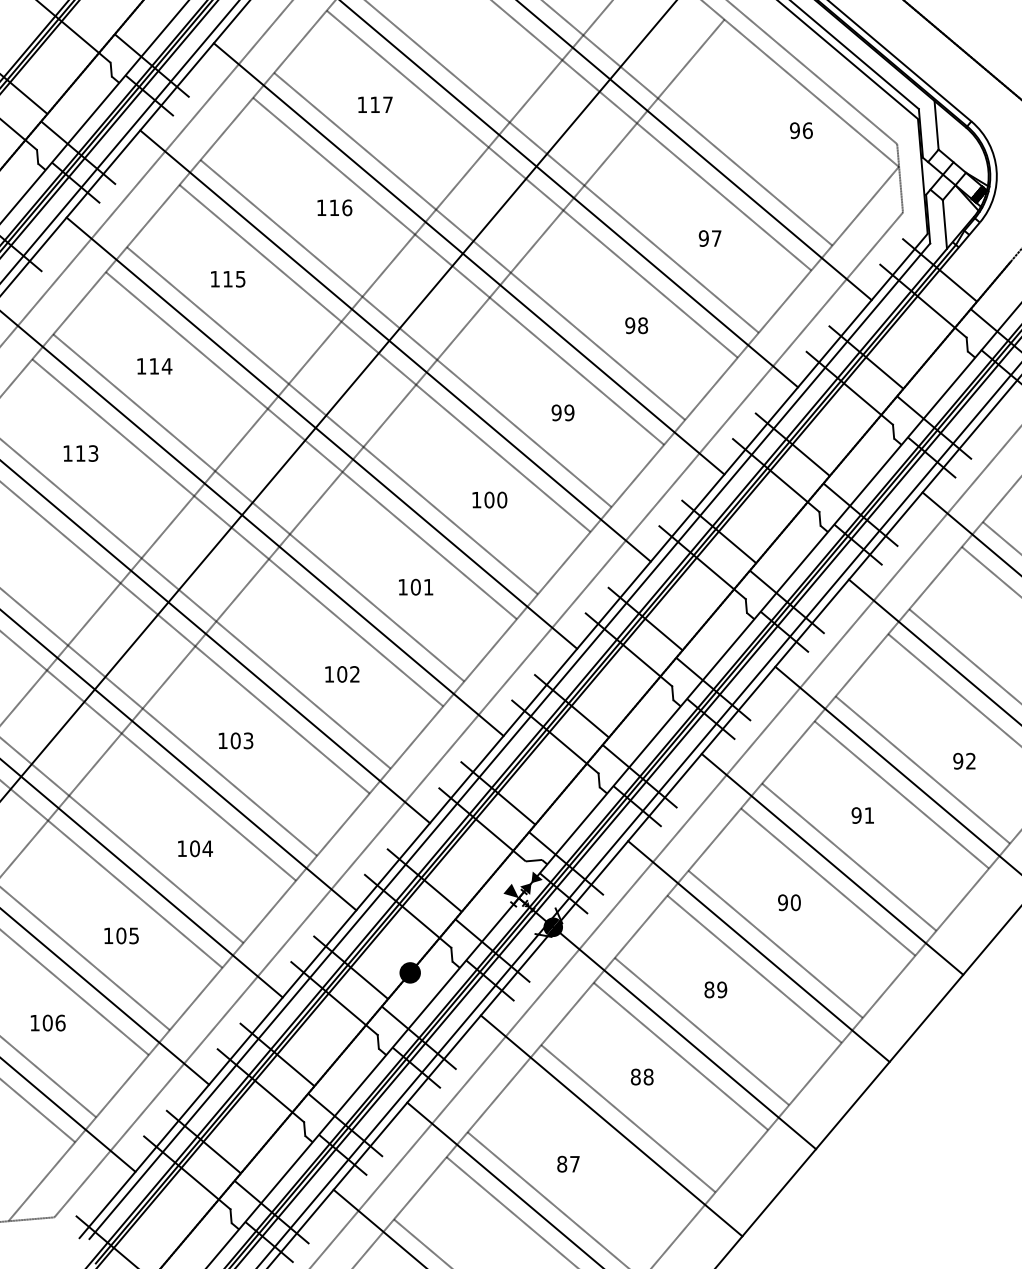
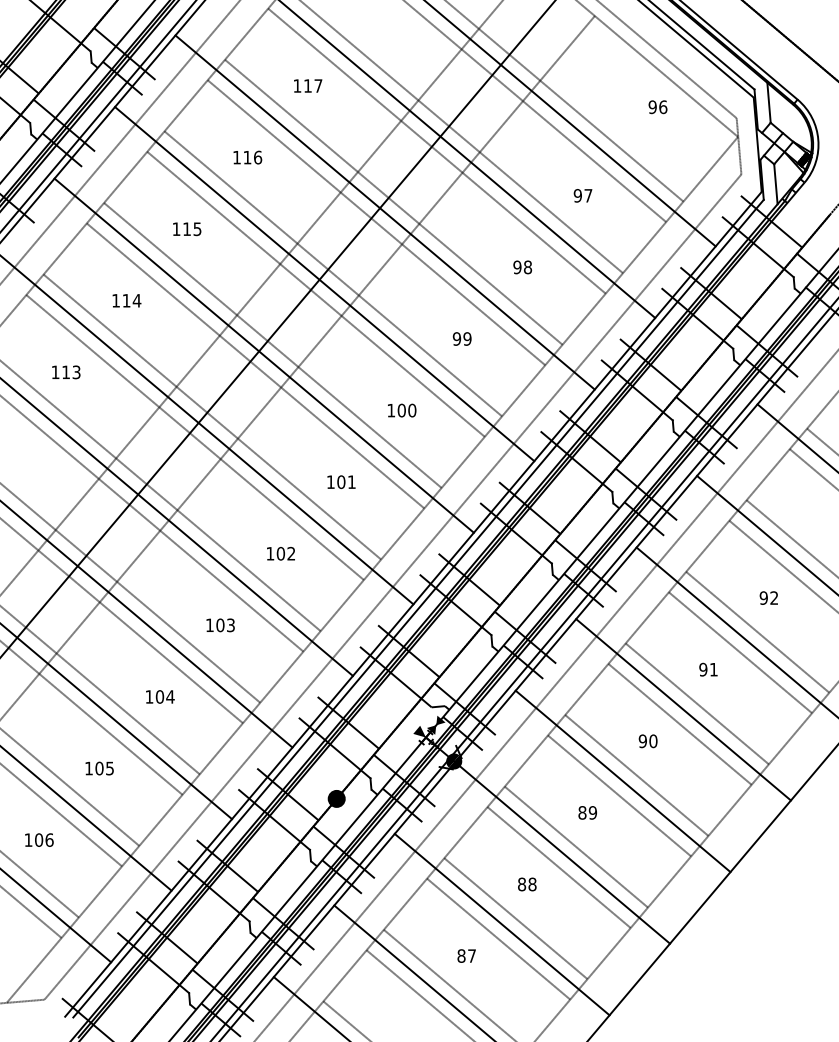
text: (334, 207) -> (247, 157), moved
text: (235, 741) -> (220, 625), moved
text: (963, 760) -> (768, 597), moved
line: (607, 1142) -> (498, 938), added

